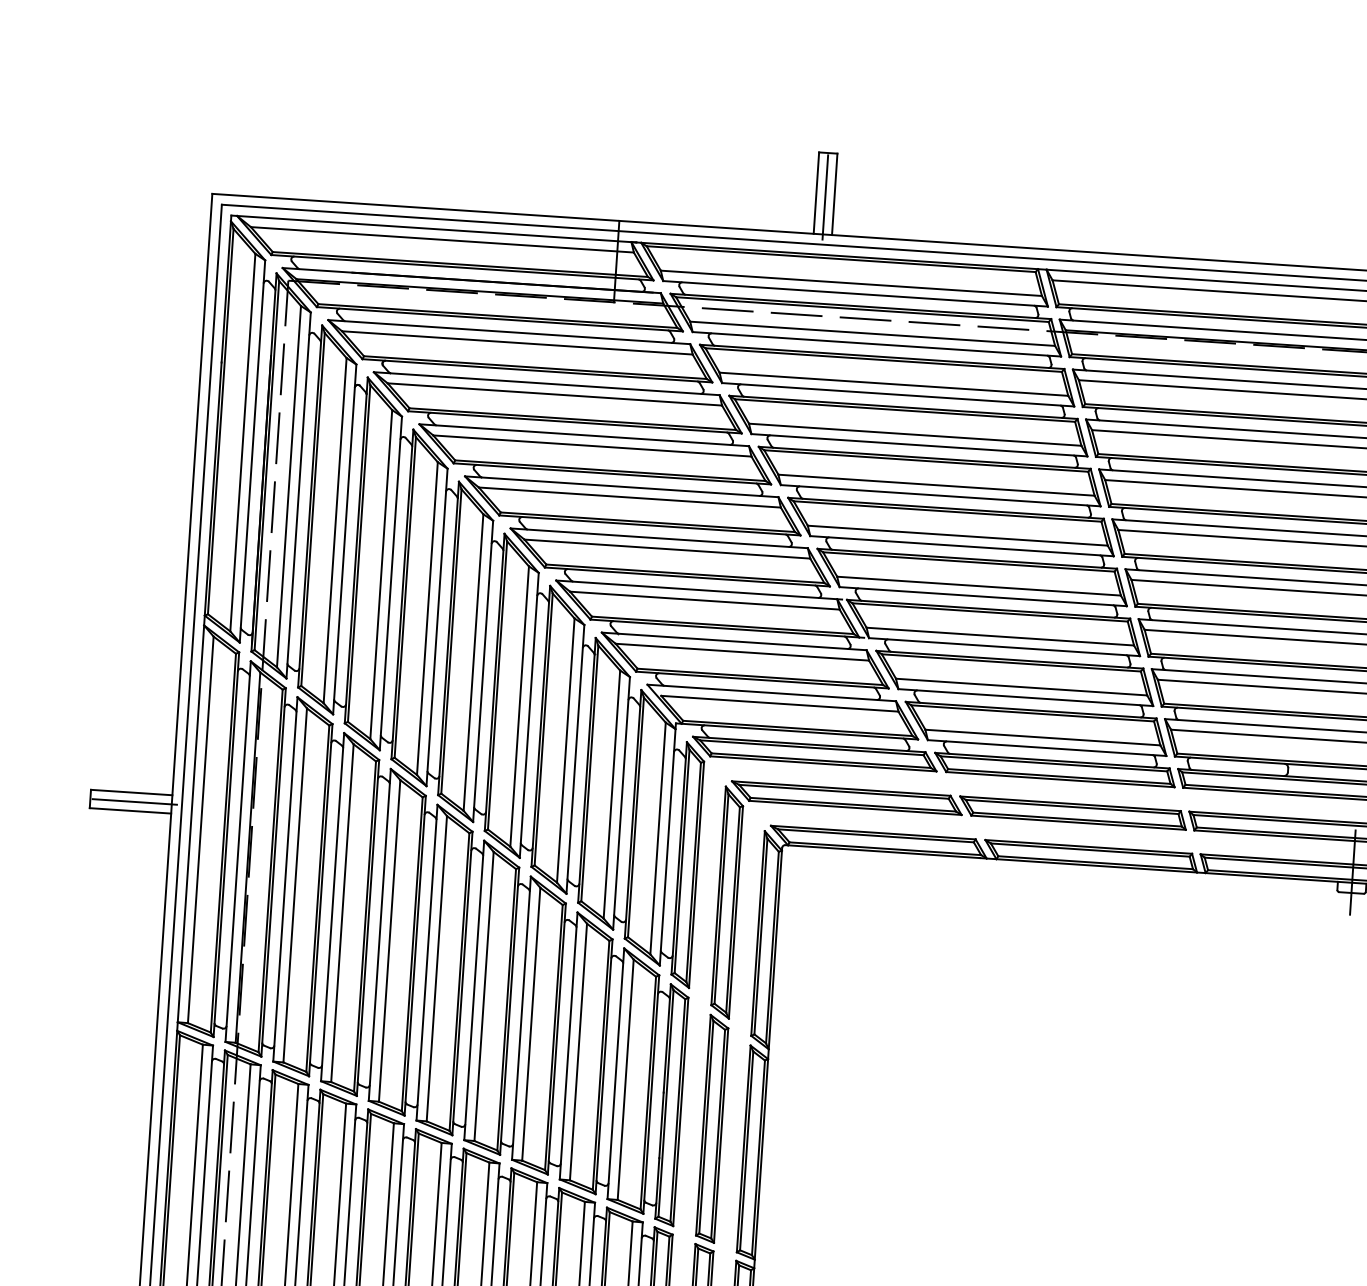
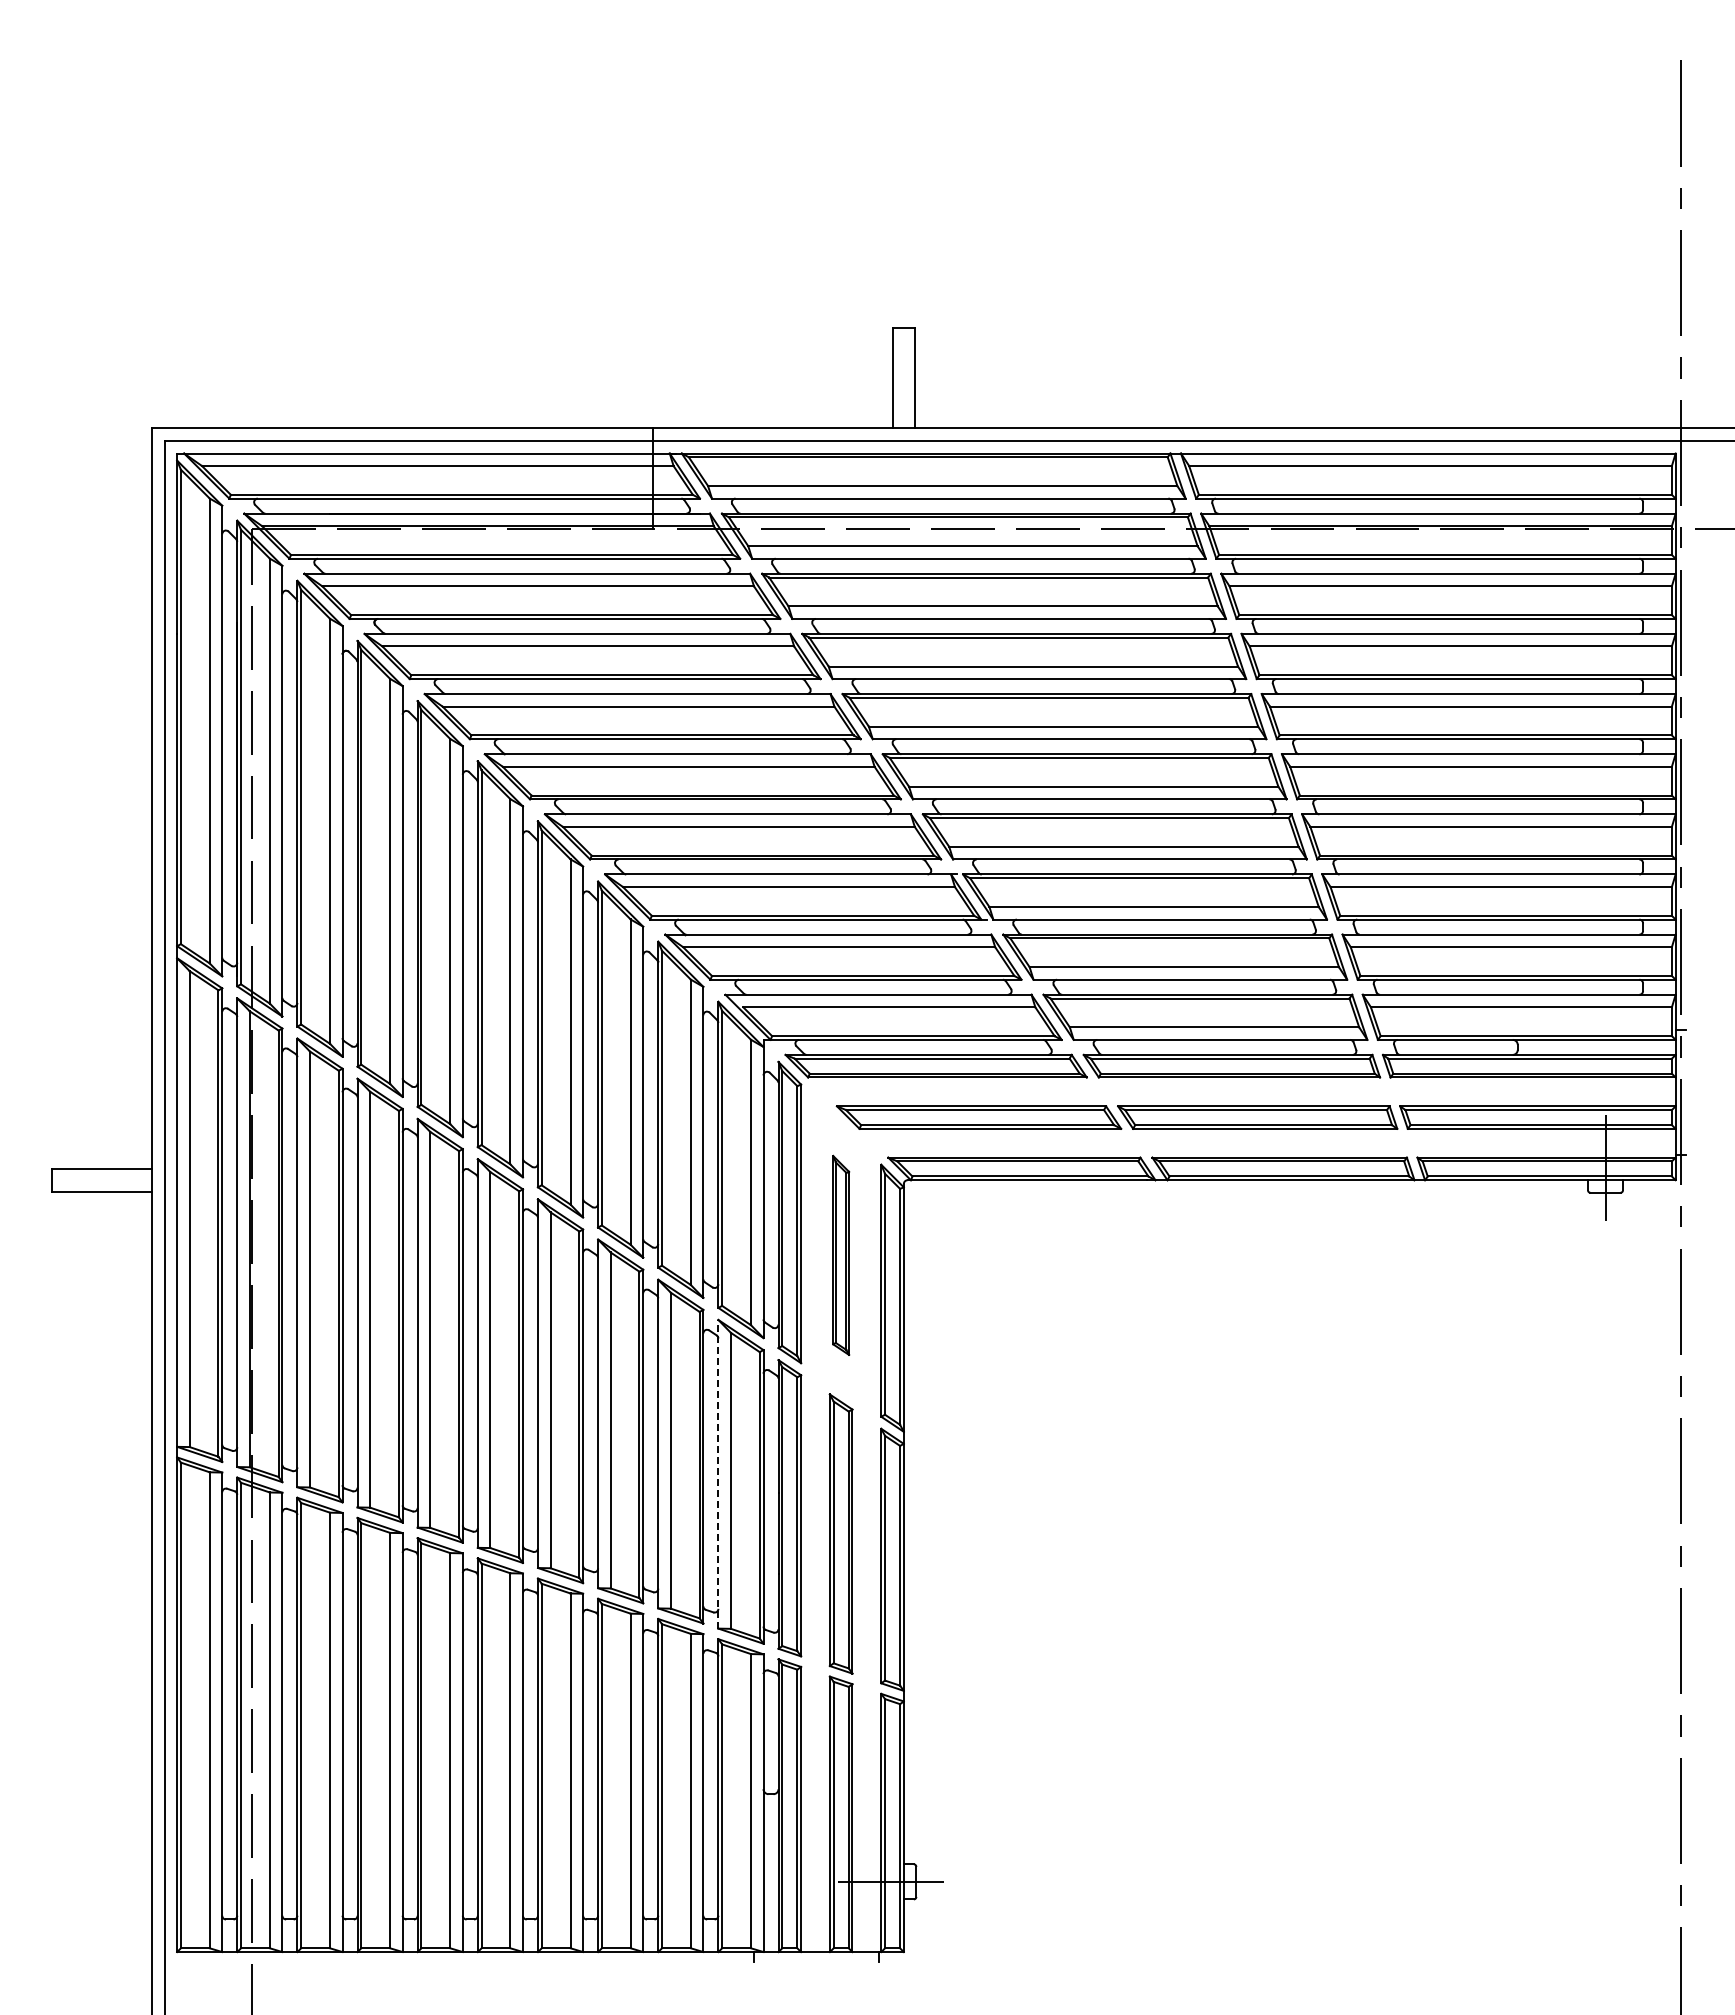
line: (825, 195) -> (903, 380), removed
line: (133, 802) -> (104, 1180), removed
part: (726, 902) -> (840, 1255), size x0.7
line: (615, 1073) -> (718, 1473), solid -> dashed

